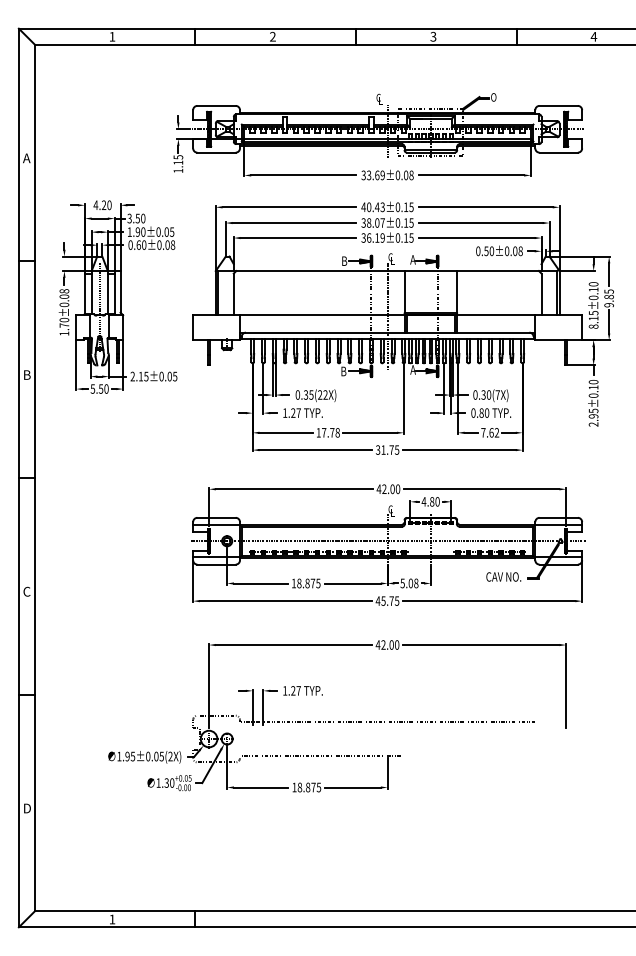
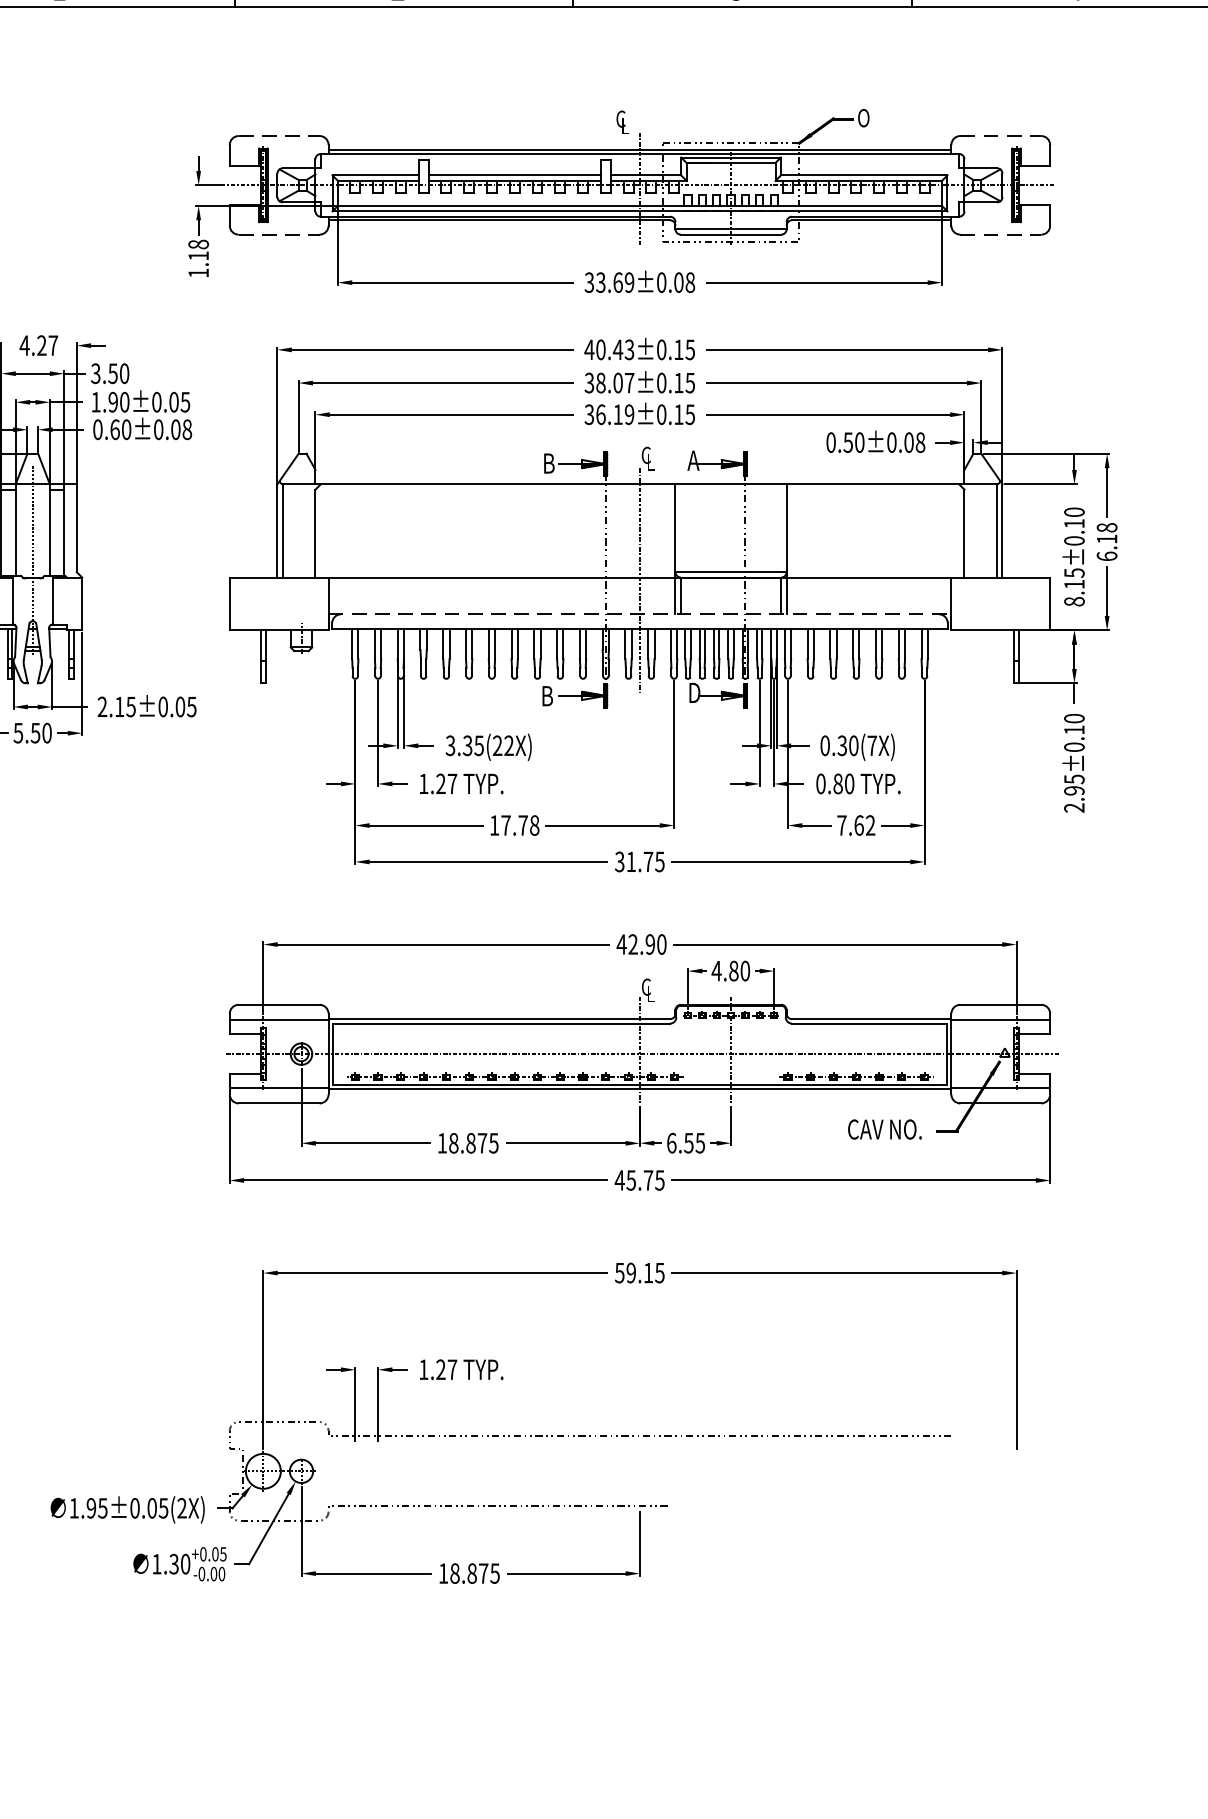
line: (217, 105) -> (281, 135), solid -> dashed
line: (559, 105) -> (1002, 135), solid -> dashed
line: (217, 152) -> (281, 234), solid -> dashed
line: (559, 152) -> (1002, 234), solid -> dashed
text: (177, 157) -> (196, 244), 1.15 -> 1.18
text: (109, 205) -> (53, 346), 4.20 -> 4.27
text: (608, 298) -> (1105, 542), 9.85 -> 6.18
line: (387, 332) -> (639, 613), solid -> dashed
text: (413, 369) -> (694, 691), A -> D
text: (297, 394) -> (449, 744), 0.35(22X) -> 3.35(22X)
text: (392, 488) -> (650, 942), 42.00 -> 42.90
text: (409, 583) -> (686, 1143), 5.08 -> 6.55
text: (387, 644) -> (639, 1271), 42.00 -> 59.15

